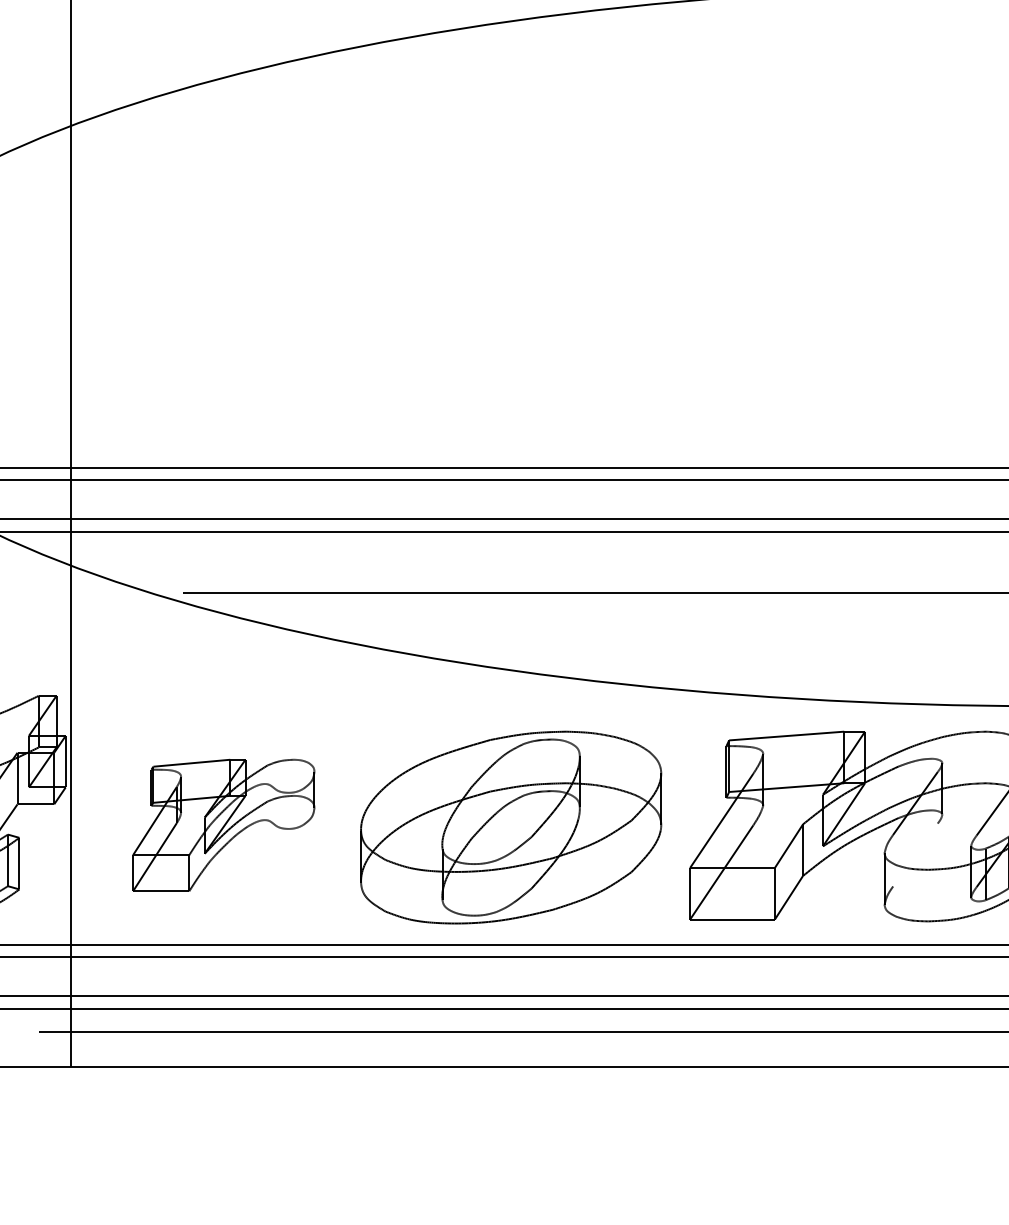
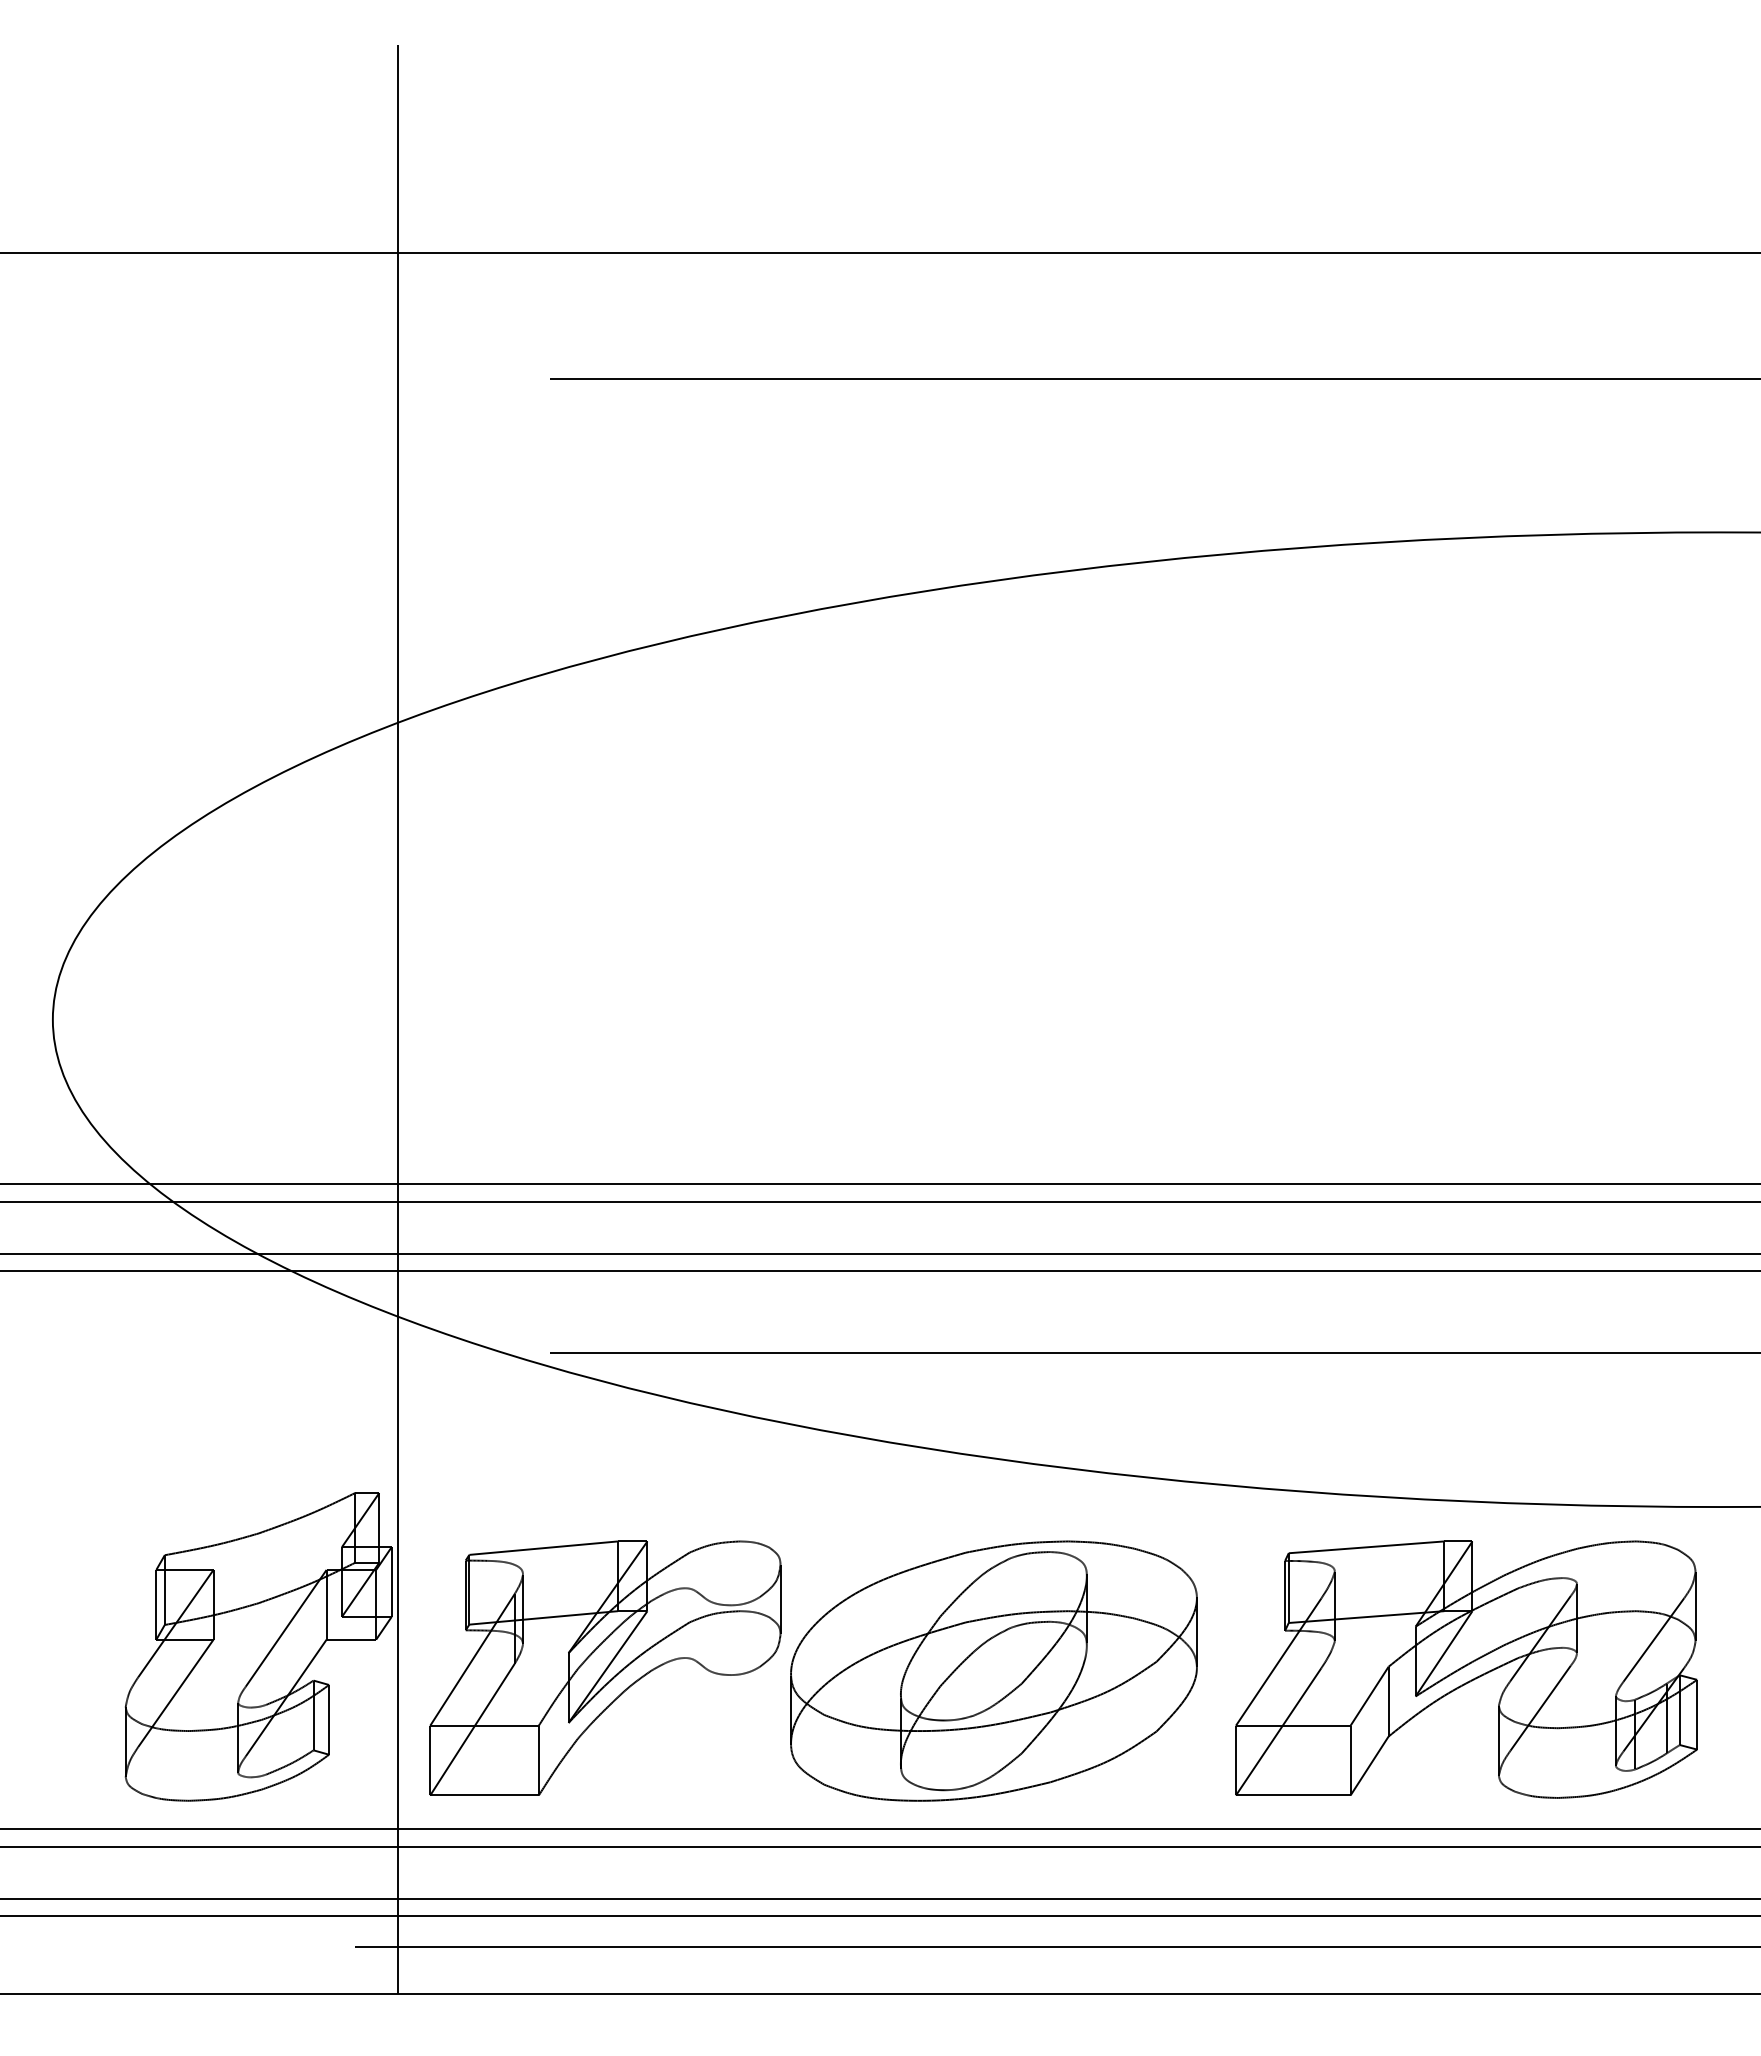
part: (223, 824) -> (605, 1667), size x1.43
line: (915, 854) -> (1540, 1707), added

